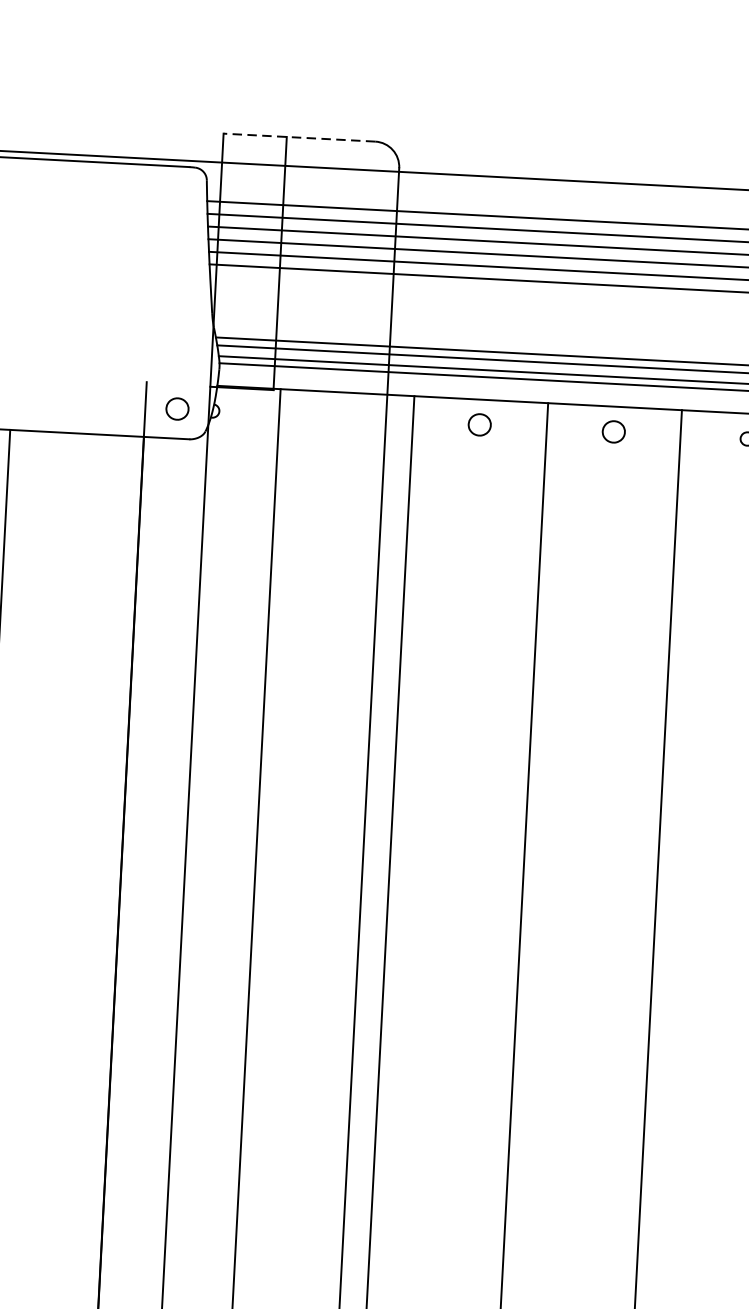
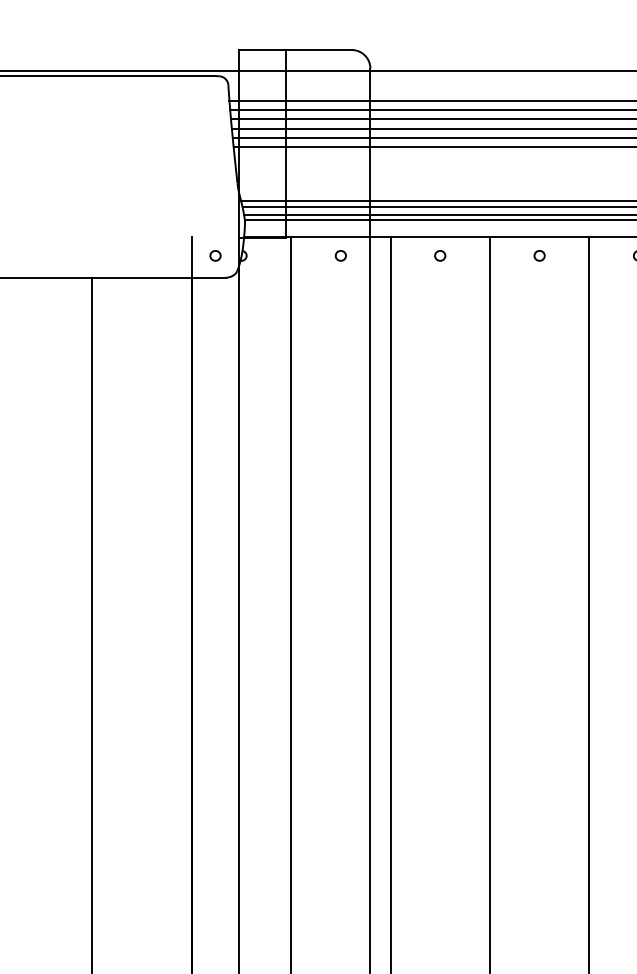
line: (298, 136) -> (294, 49), dashed -> solid
part: (177, 408) -> (215, 255), size x0.62
part: (345, 417) -> (340, 255), added
part: (480, 424) -> (440, 255), size x0.62
part: (613, 431) -> (539, 255), size x0.62

